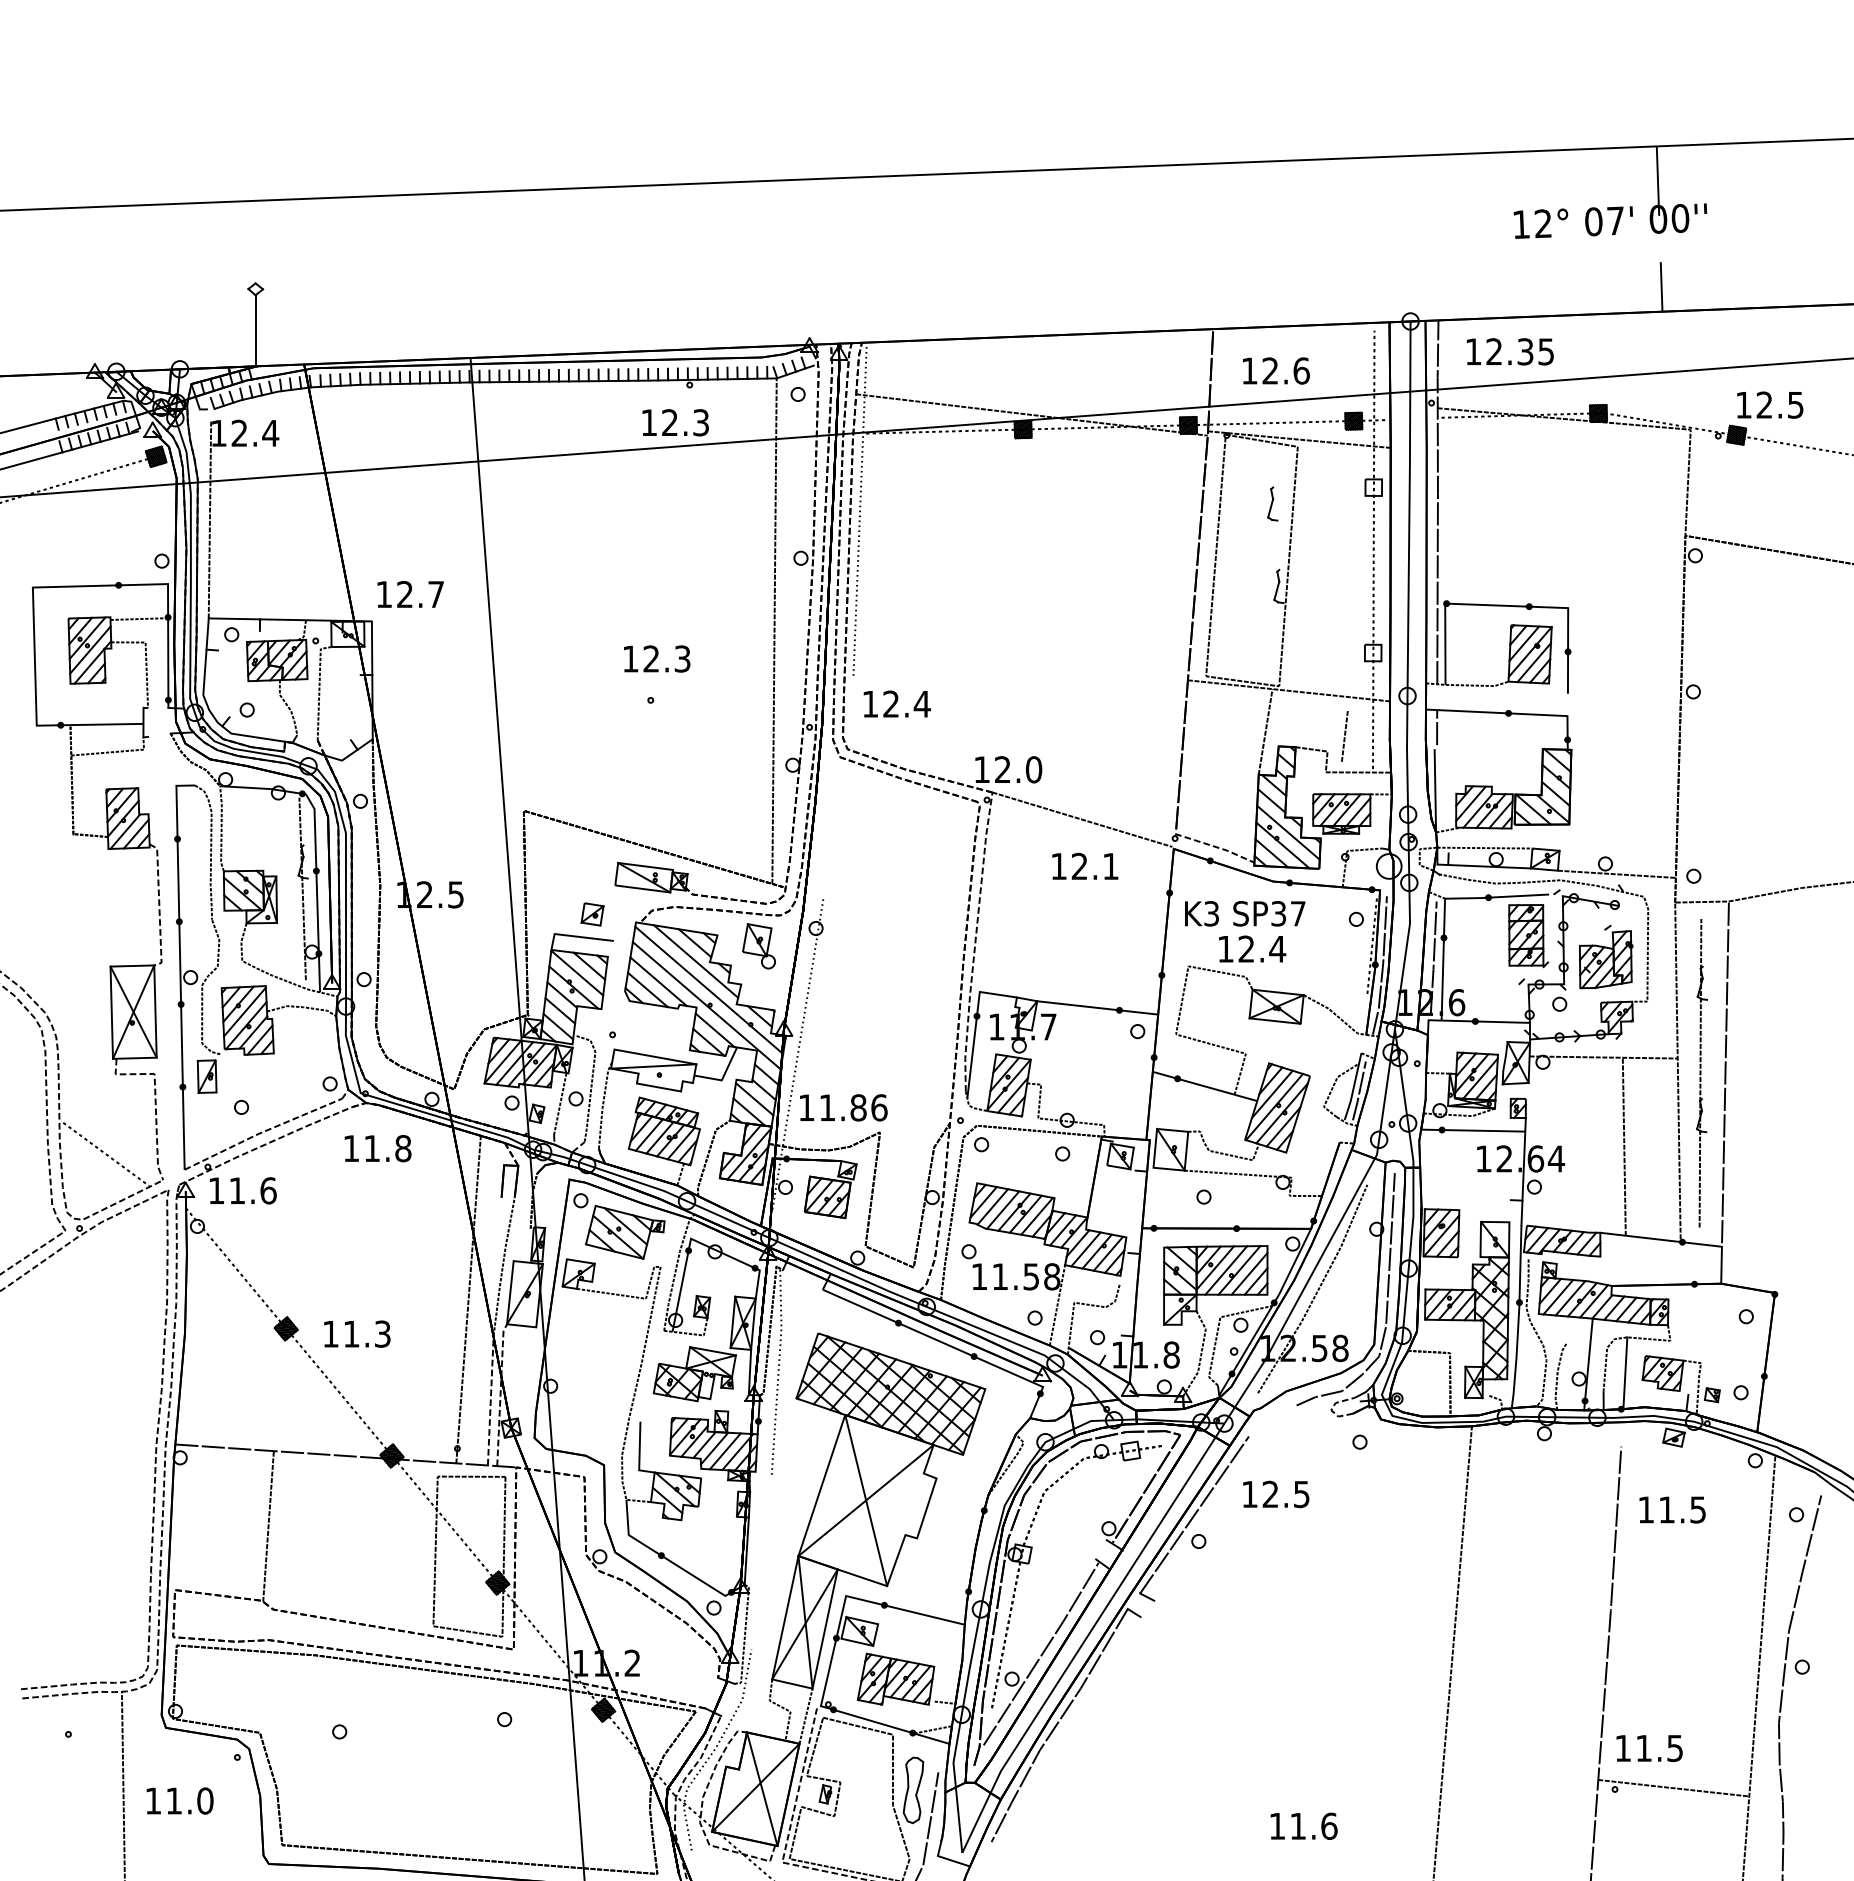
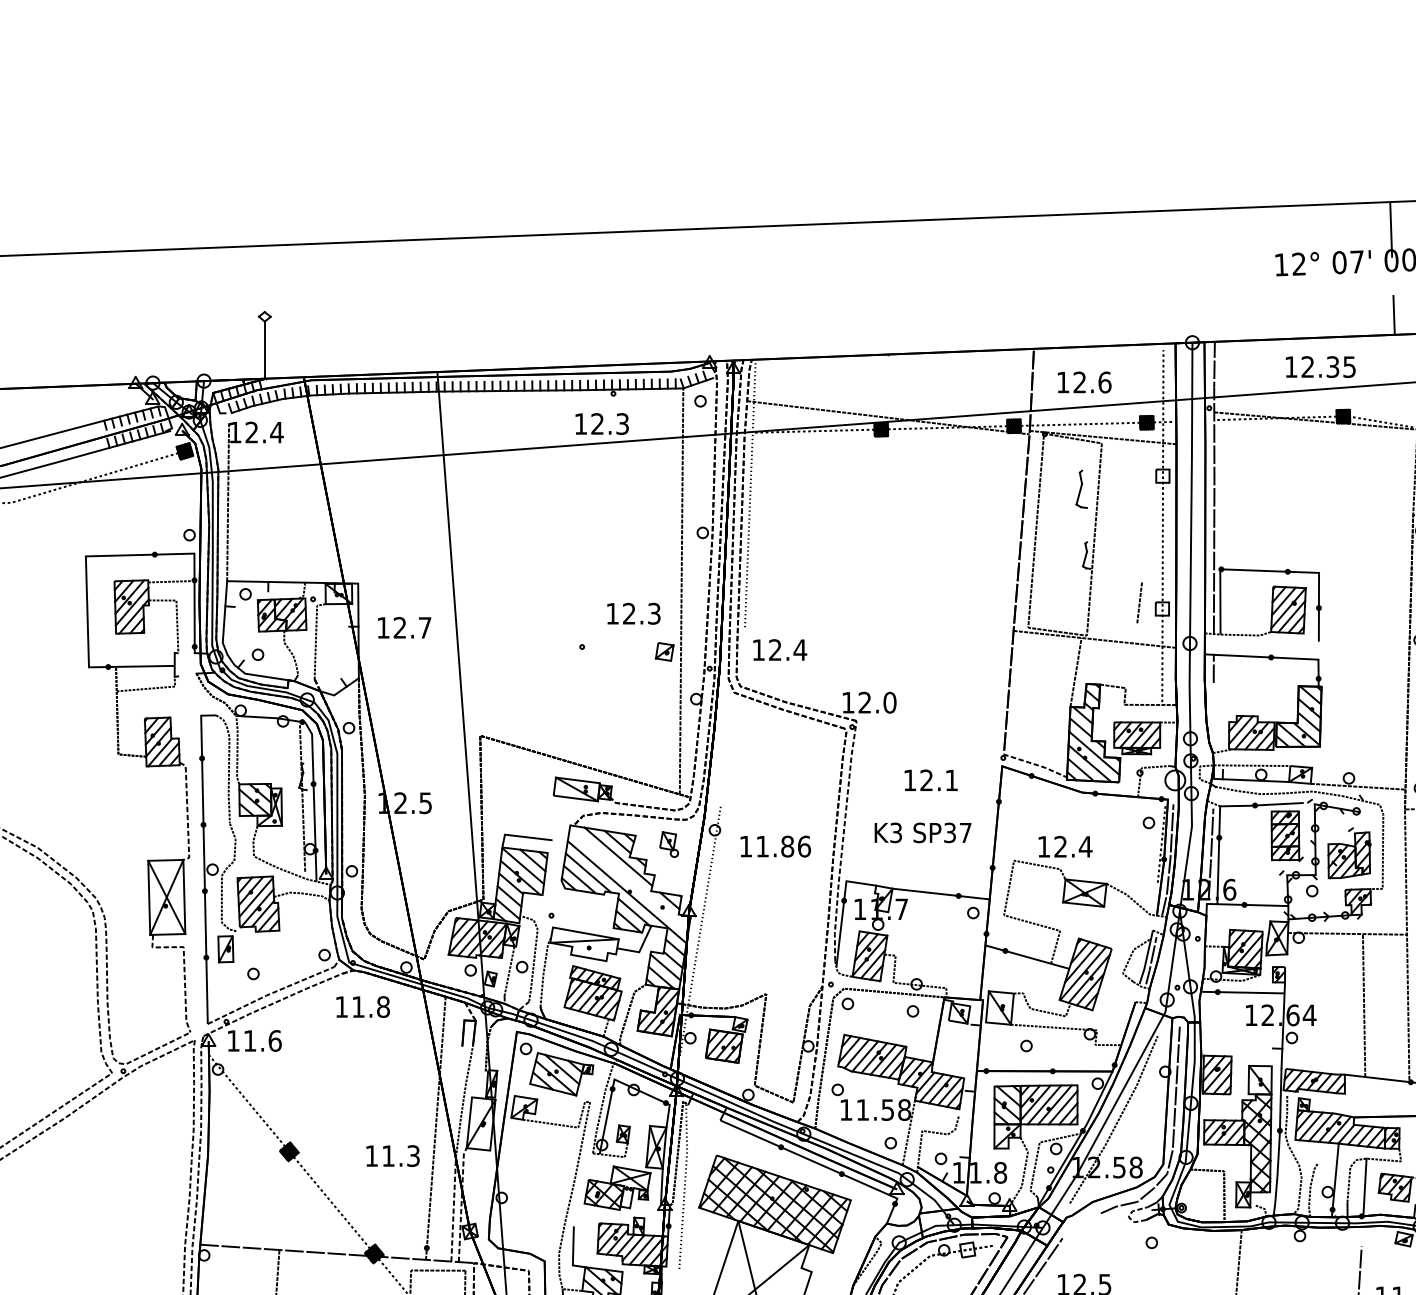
text: (1510, 351) -> (1320, 366), moved
part: (1272, 503) -> (1081, 488), size x1.4
text: (410, 594) -> (404, 627), moved
text: (657, 658) -> (634, 613), moved
line: (1344, 735) -> (1139, 602), moved
line: (1435, 791) -> (1212, 720), removed
line: (1082, 819) -> (928, 742), removed
text: (1245, 913) -> (923, 832), moved
part: (592, 914) -> (664, 651), moved
part: (758, 946) -> (668, 844), size x0.7
line: (709, 989) -> (629, 879), removed
text: (843, 1107) -> (775, 846), moved
line: (106, 1153) -> (145, 1010), removed
text: (357, 1333) -> (393, 1155), moved

